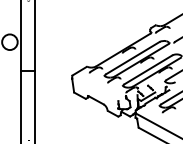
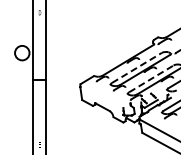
line: (132, 57) -> (136, 67), solid -> dashed
line: (148, 69) -> (151, 78), solid -> dashed

